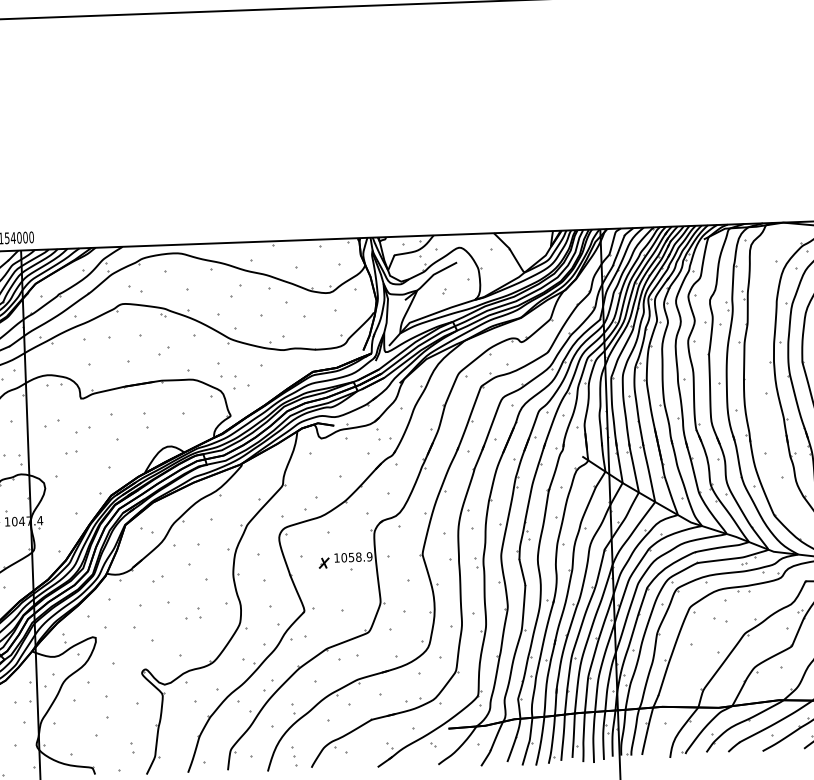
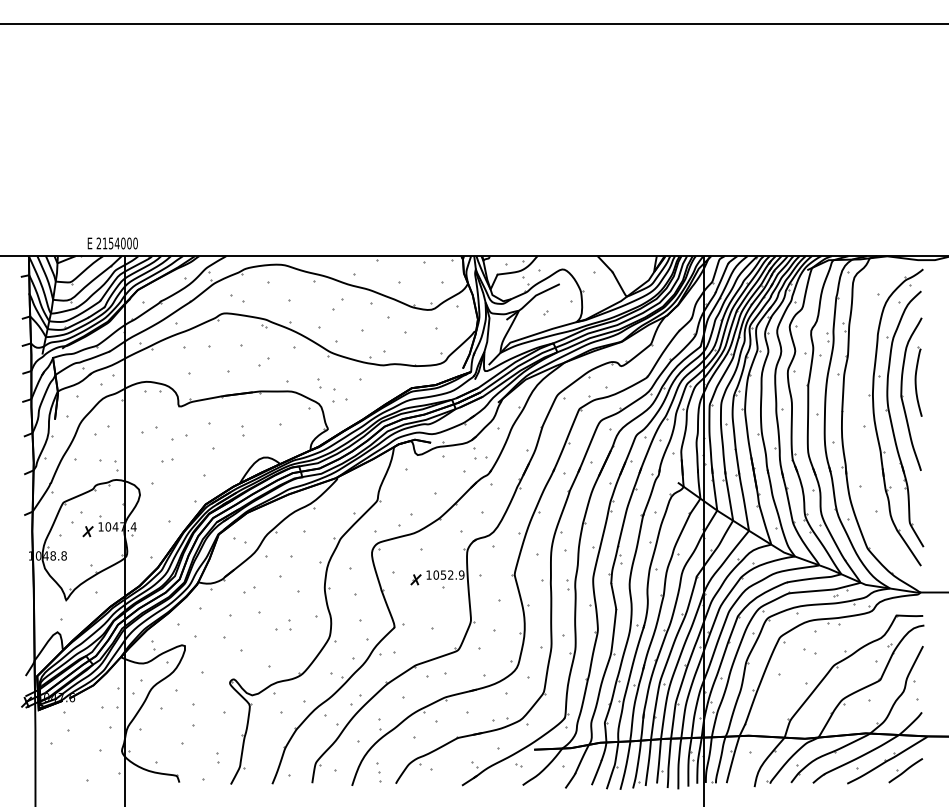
part: (220, 370) -> (319, 383), size x0.62
part: (145, 420) -> (242, 430), size x0.62
text: (358, 556) -> (450, 574), 1058.9 -> 1052.9

